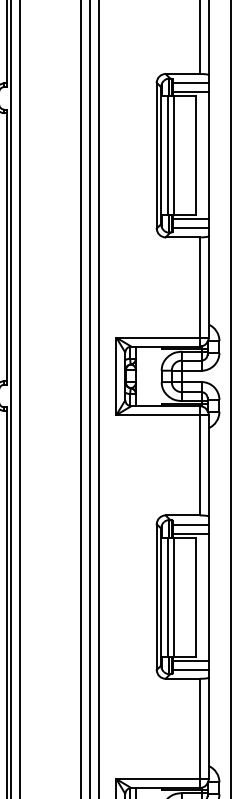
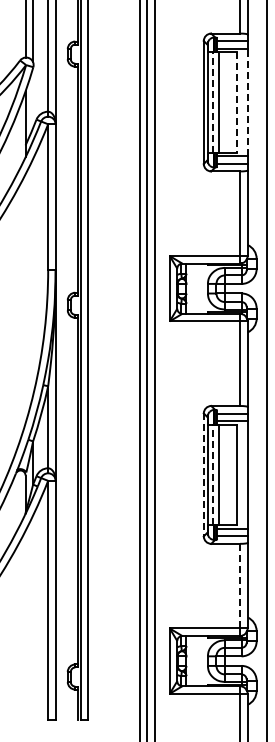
line: (168, 155) -> (213, 102), solid -> dashed
line: (208, 155) -> (247, 102), solid -> dashed
line: (195, 156) -> (236, 103), solid -> dashed
line: (168, 596) -> (213, 474), solid -> dashed
line: (156, 597) -> (203, 475), solid -> dashed
line: (200, 728) -> (240, 585), solid -> dashed

